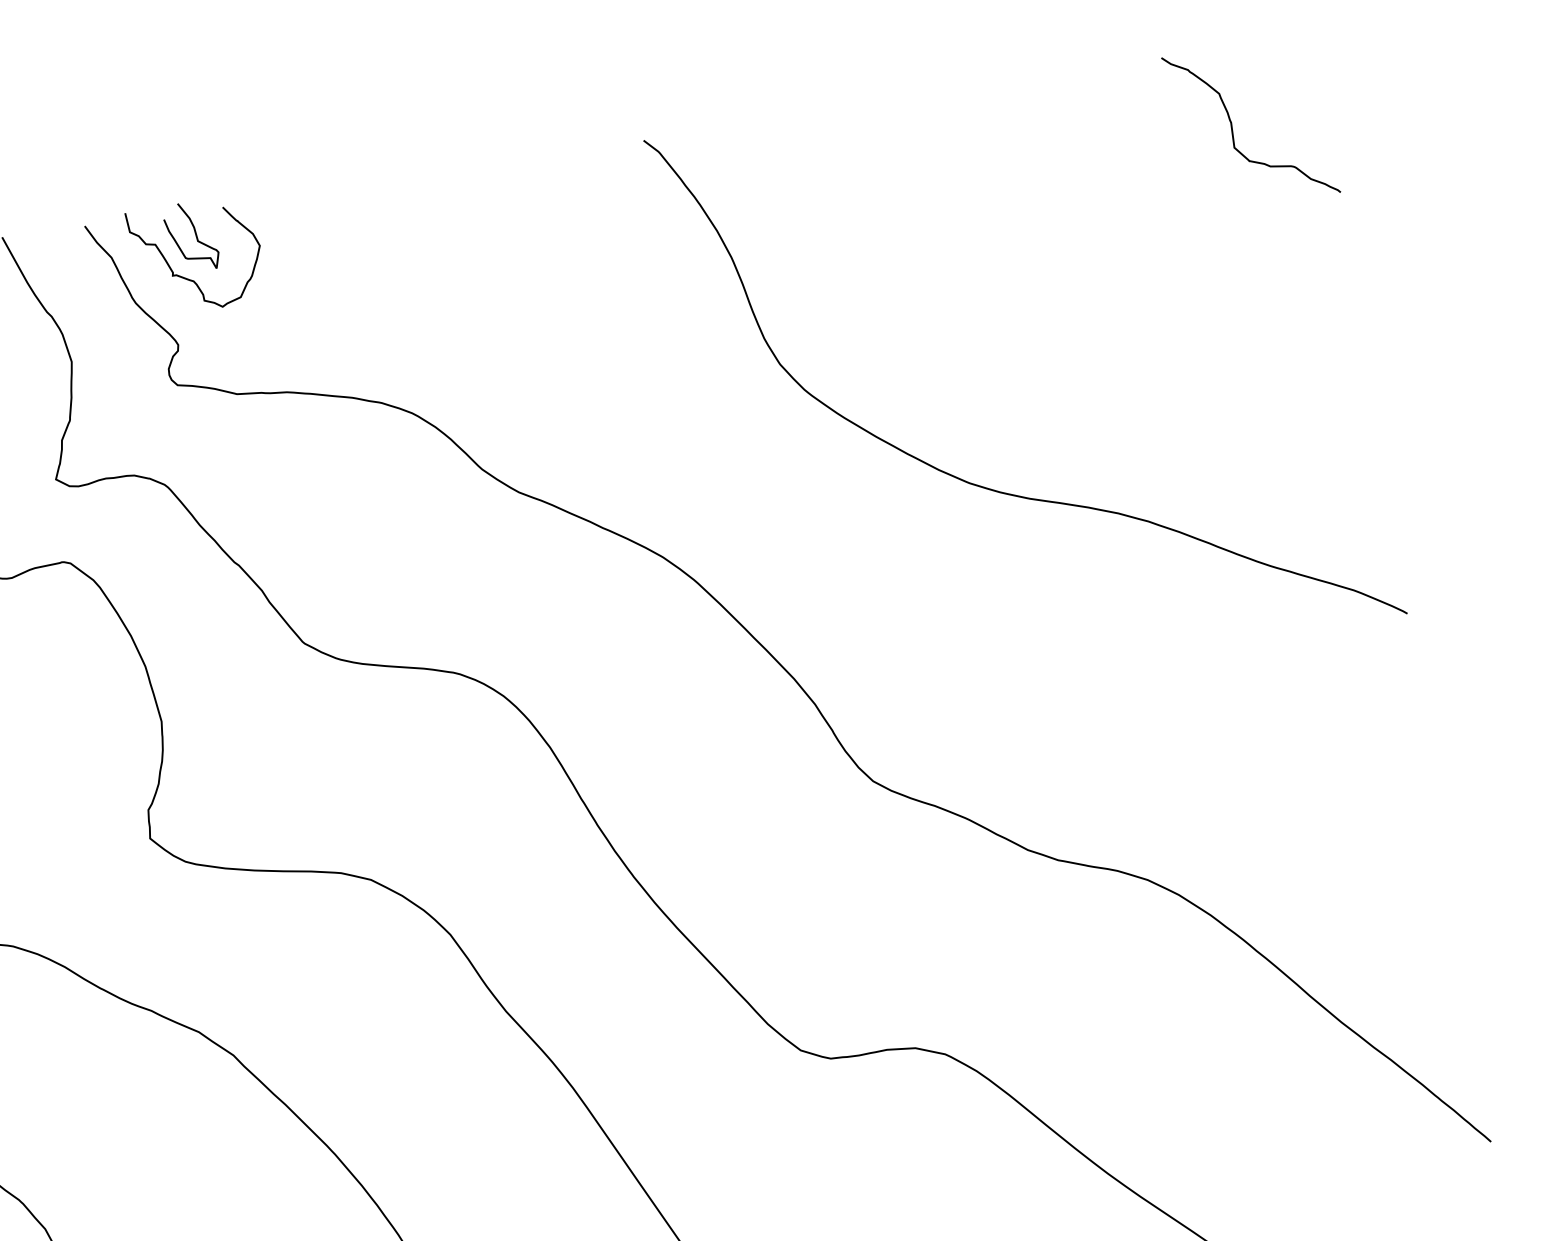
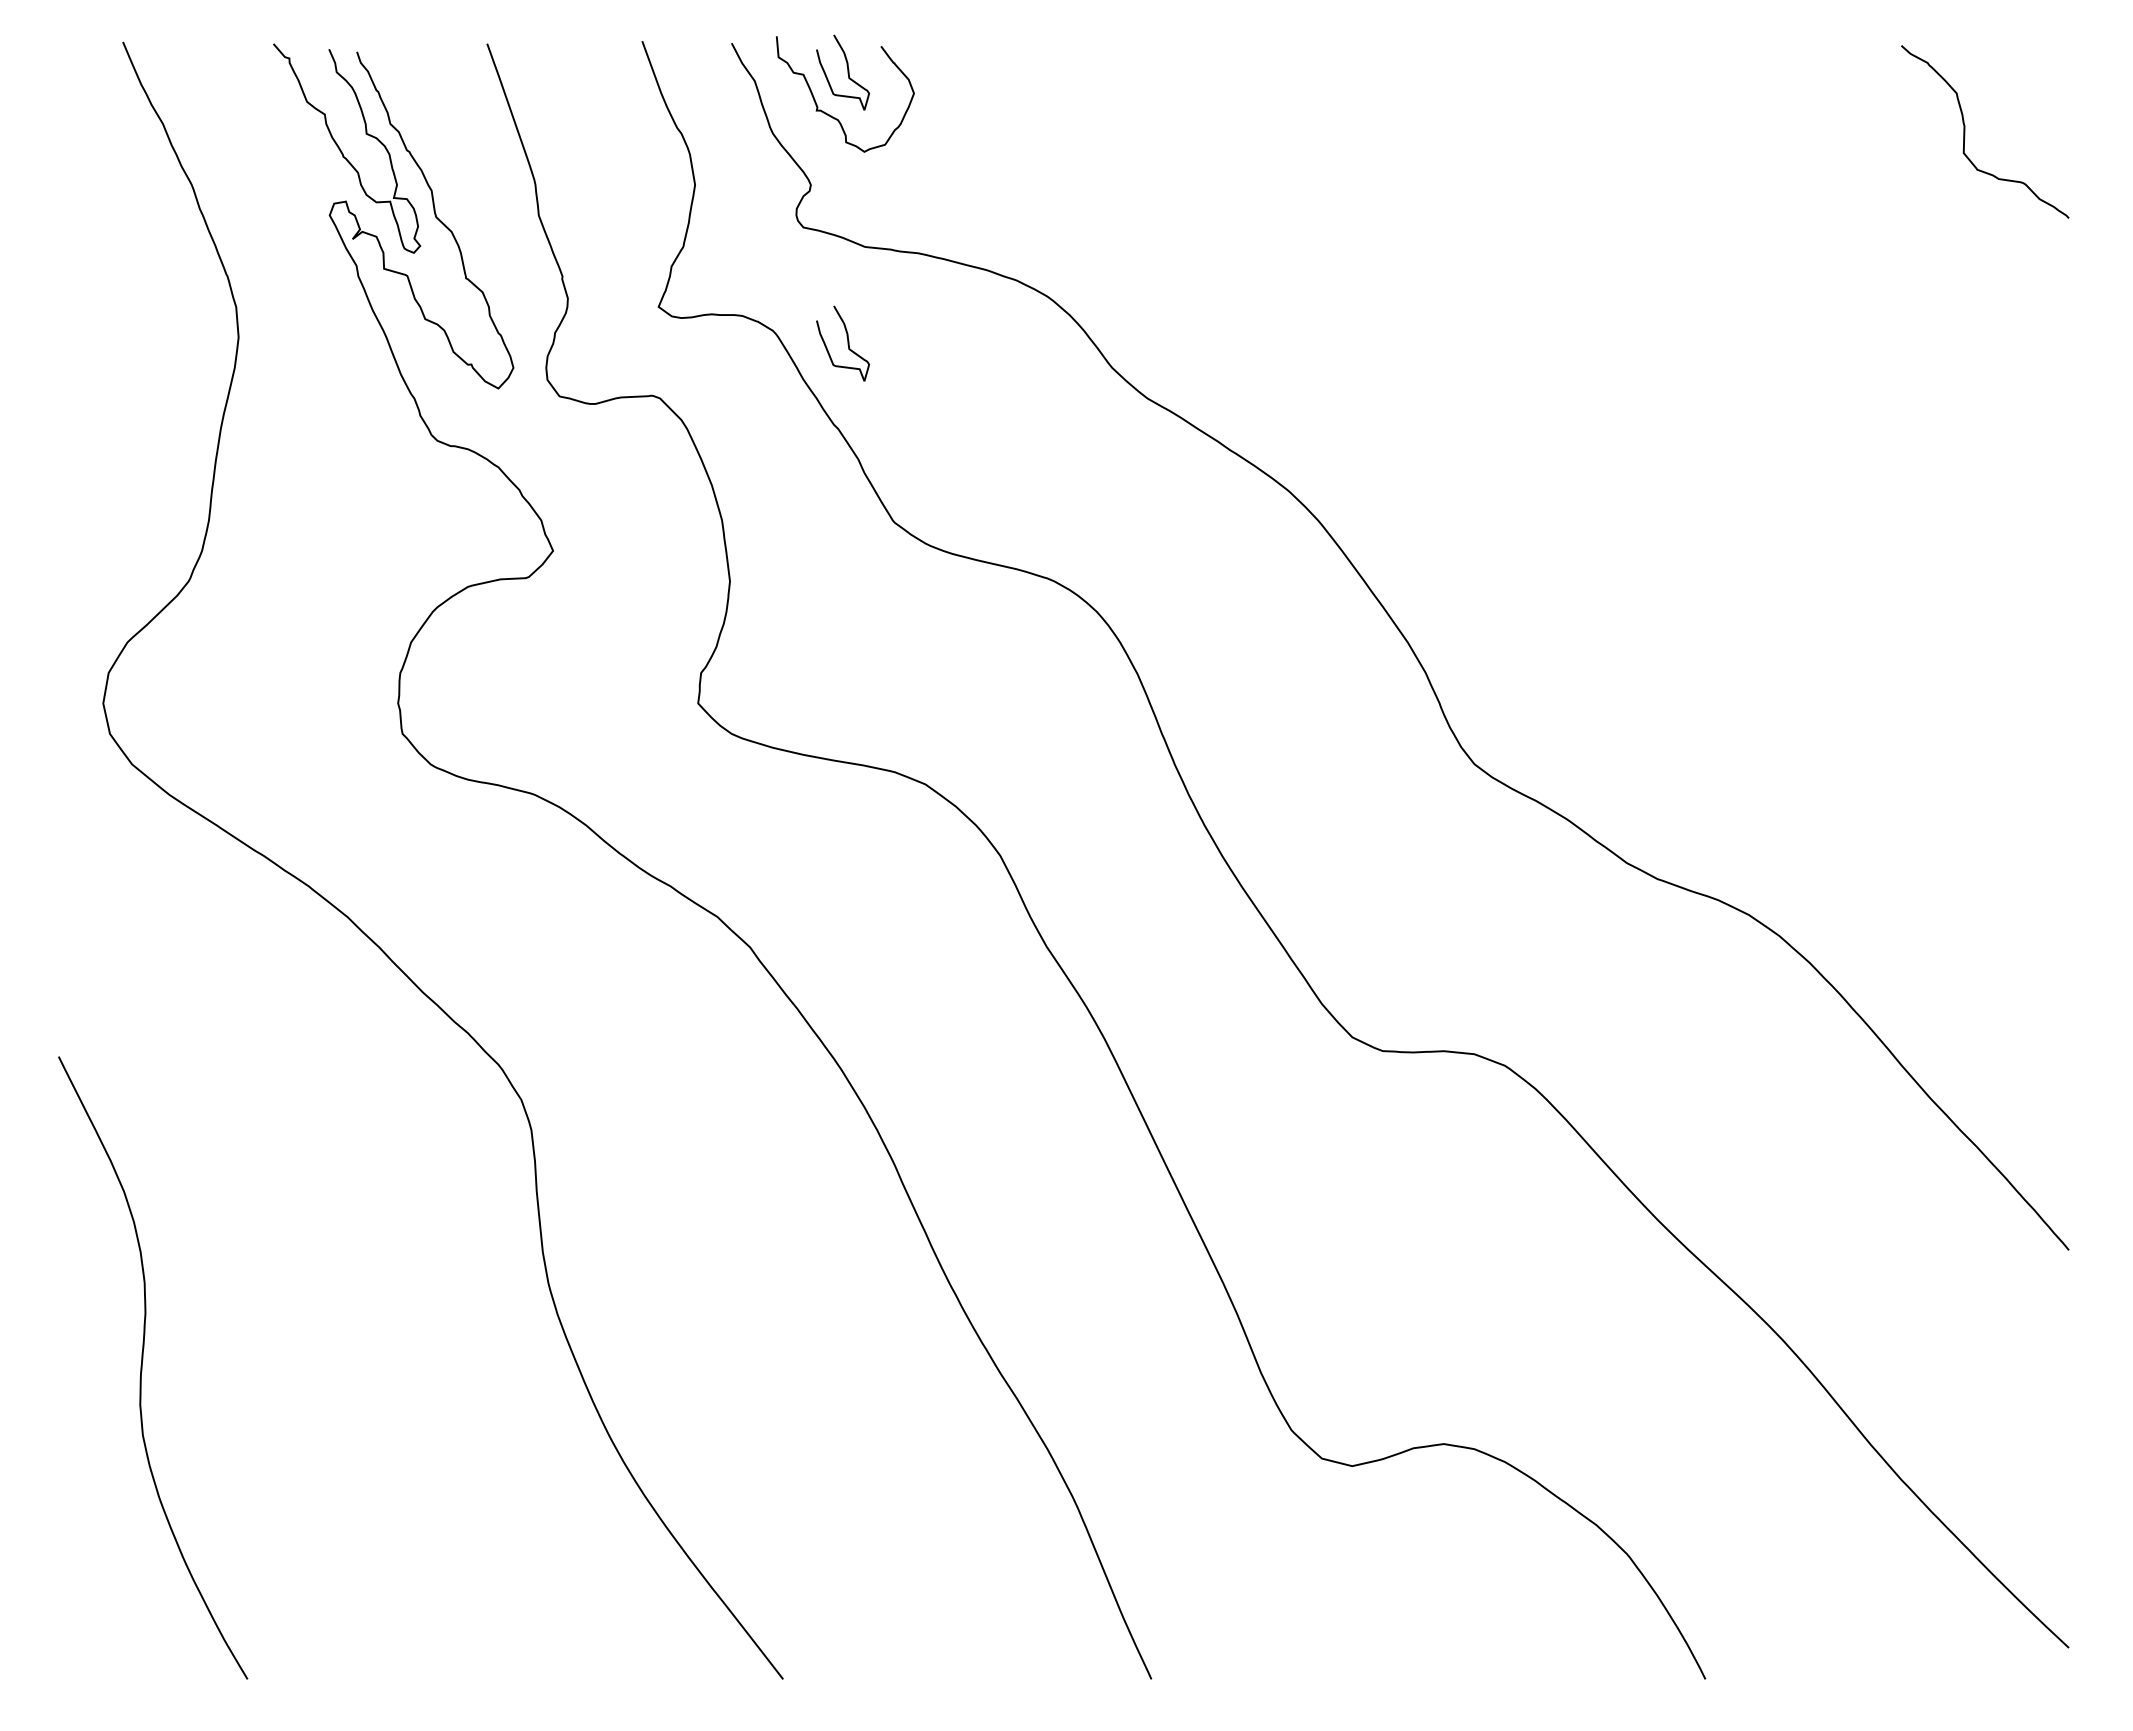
curve: (235, 485) -> (847, 343), added
curve: (991, 488) -> (1648, 473), removed

